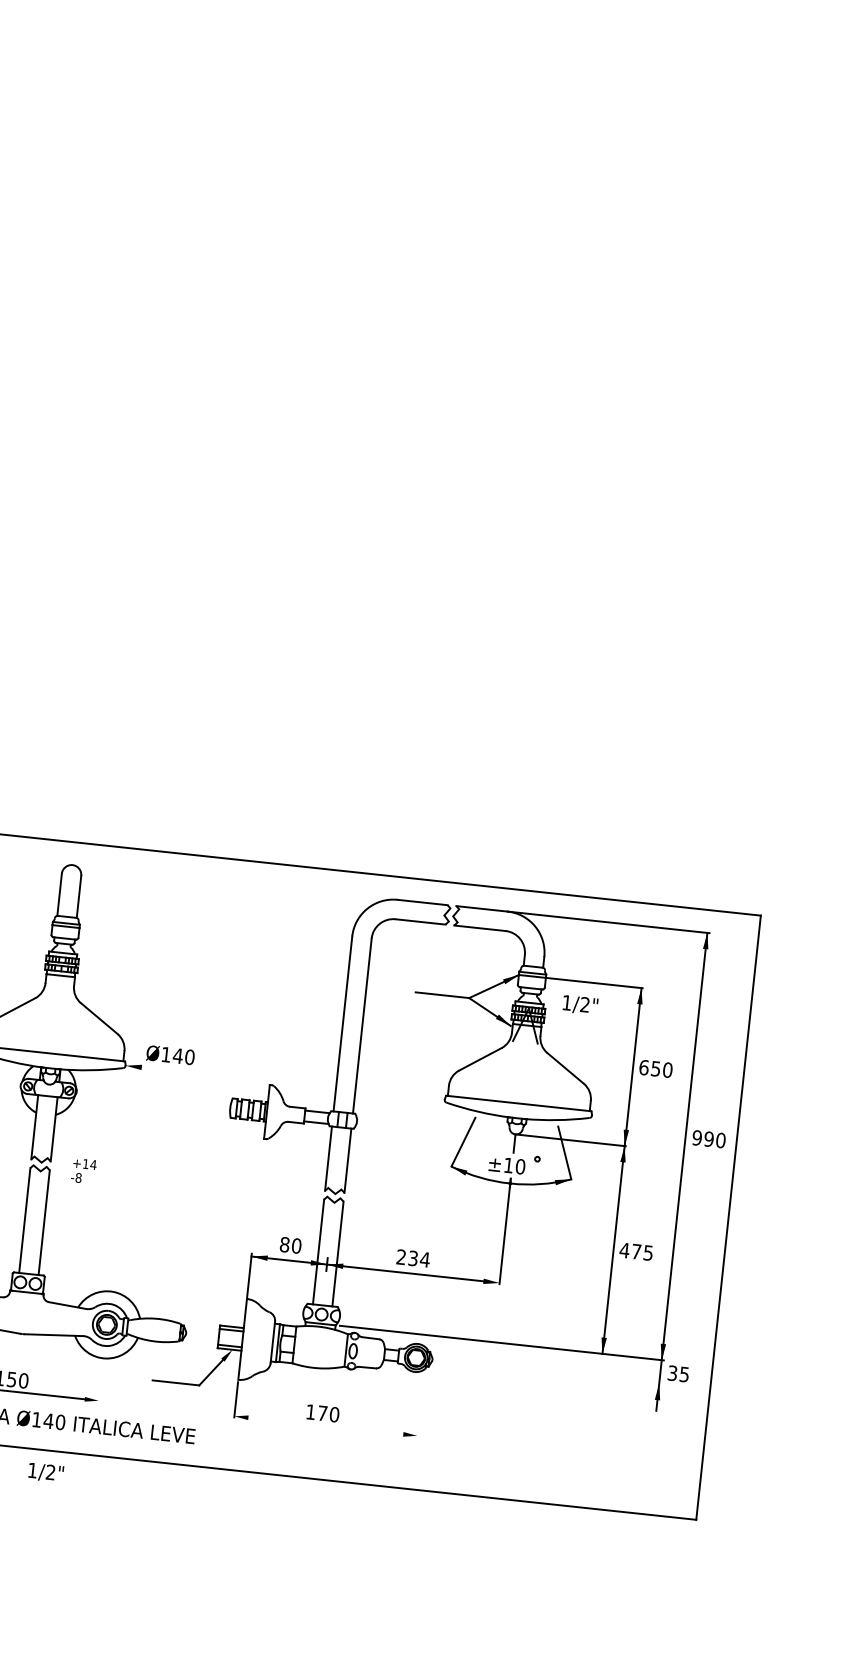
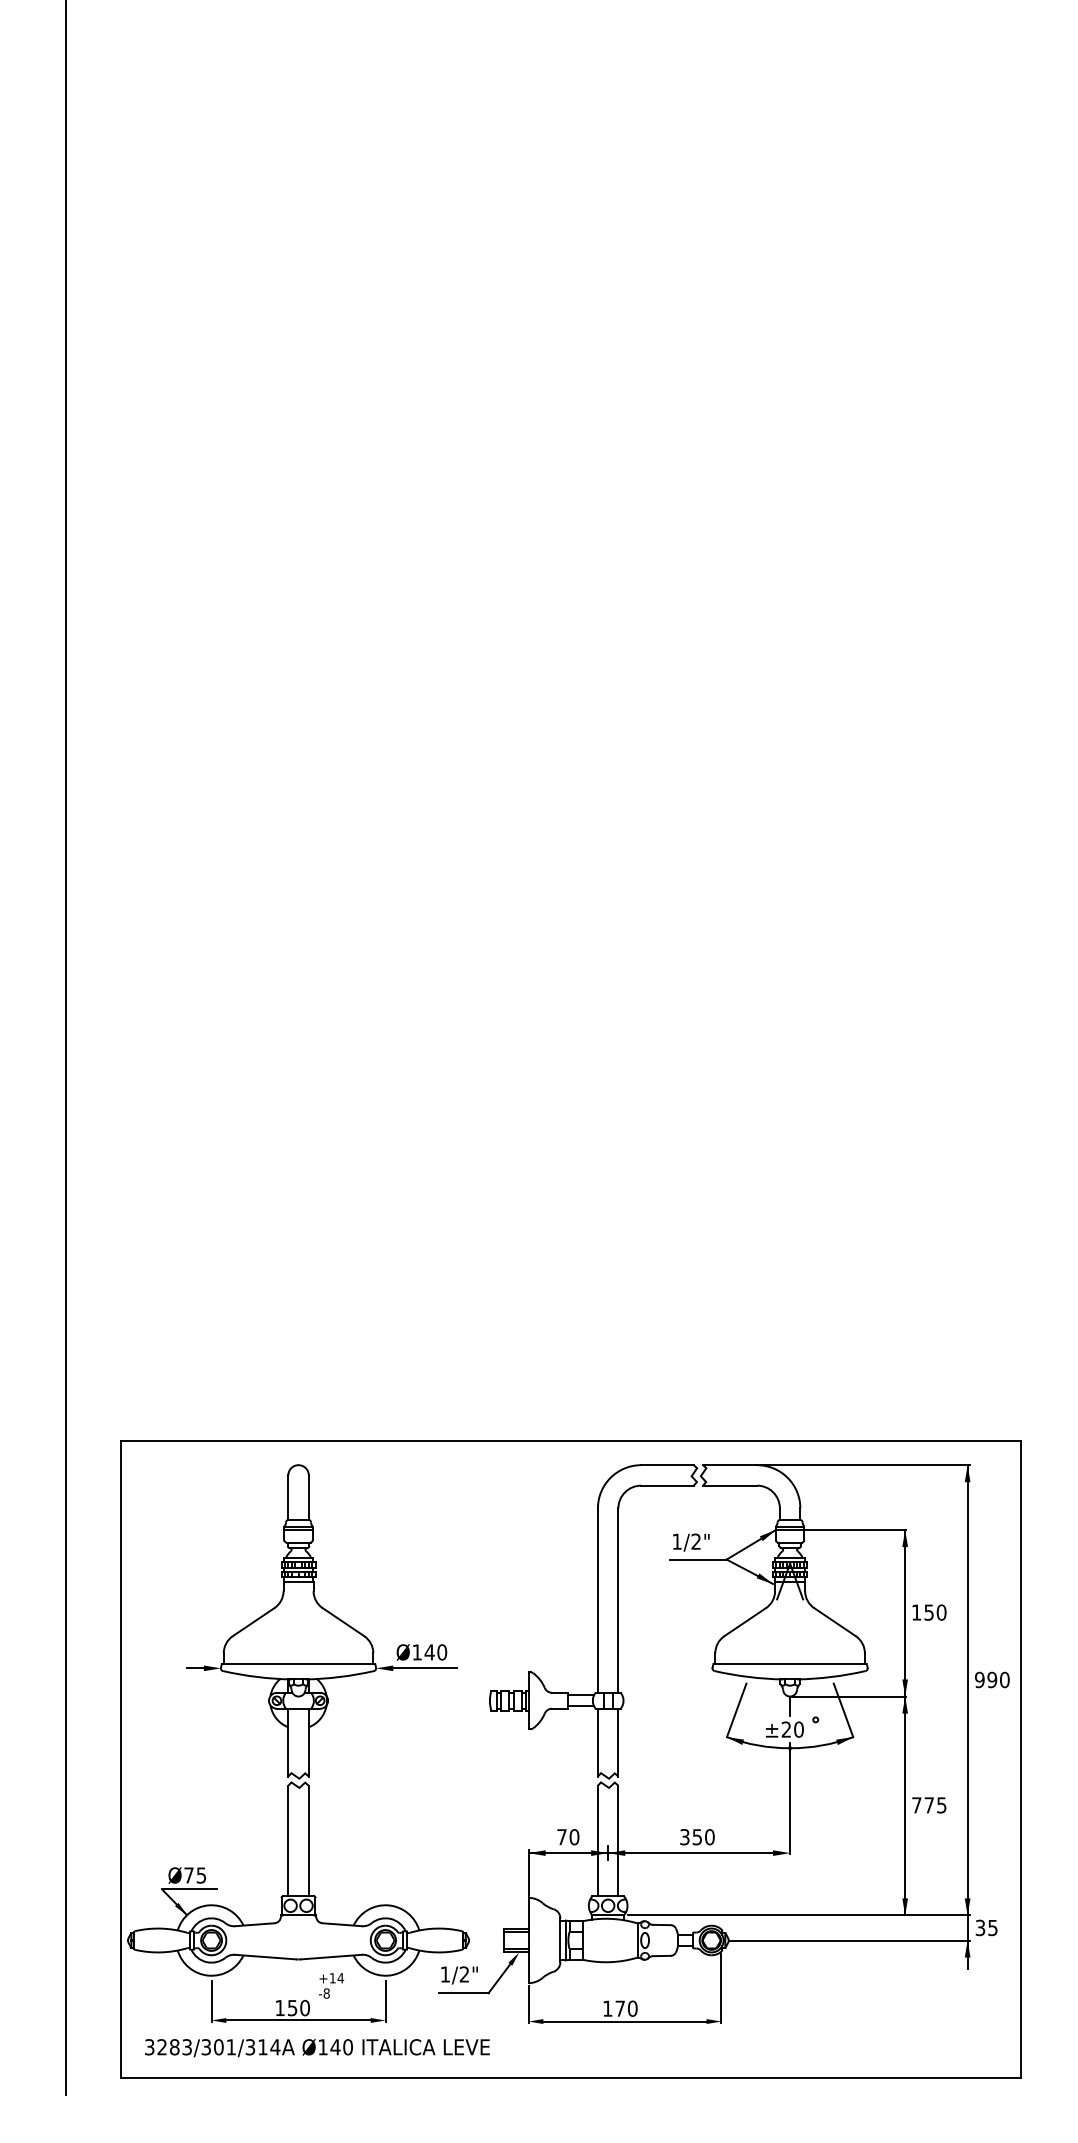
text: (580, 1005) -> (691, 1542), moved
text: (643, 1067) -> (916, 1612), 650 -> 150
line: (172, 1070) -> (425, 1668), added
text: (507, 1165) -> (785, 1729), ±10 -> ±20
text: (84, 1170) -> (331, 1985), moved
text: (284, 1245) -> (561, 1837), 80 -> 70
text: (624, 1250) -> (916, 1805), 475 -> 775
text: (413, 1258) -> (697, 1837), 234 -> 350
line: (547, 1371) -> (849, 1940), added
line: (100, 1381) -> (385, 2000), added
line: (420, 1403) -> (721, 1987), added
line: (325, 1425) -> (624, 2021), added
text: (45, 1472) -> (459, 1975), moved

